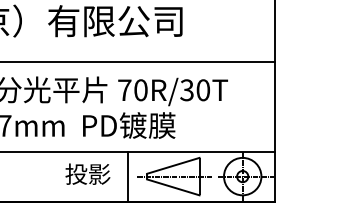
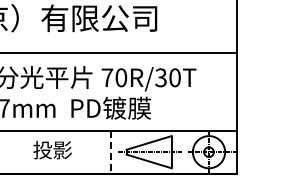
text: (87, 174) -> (52, 150), moved
line: (128, 176) -> (110, 152), solid -> dashed

